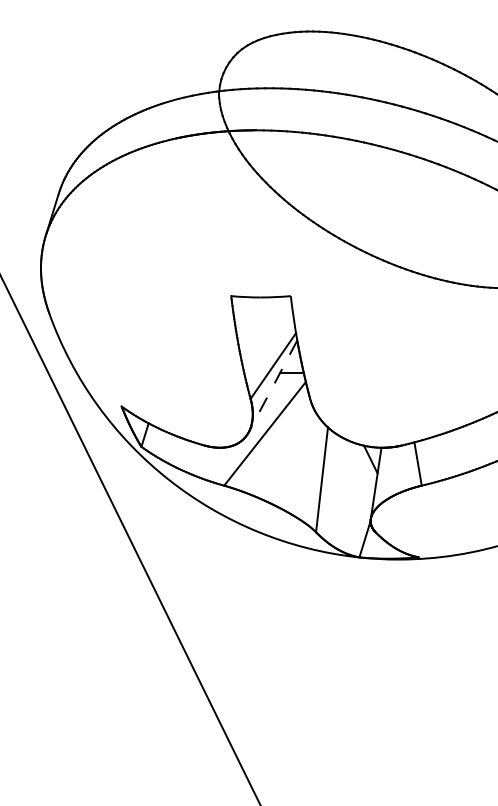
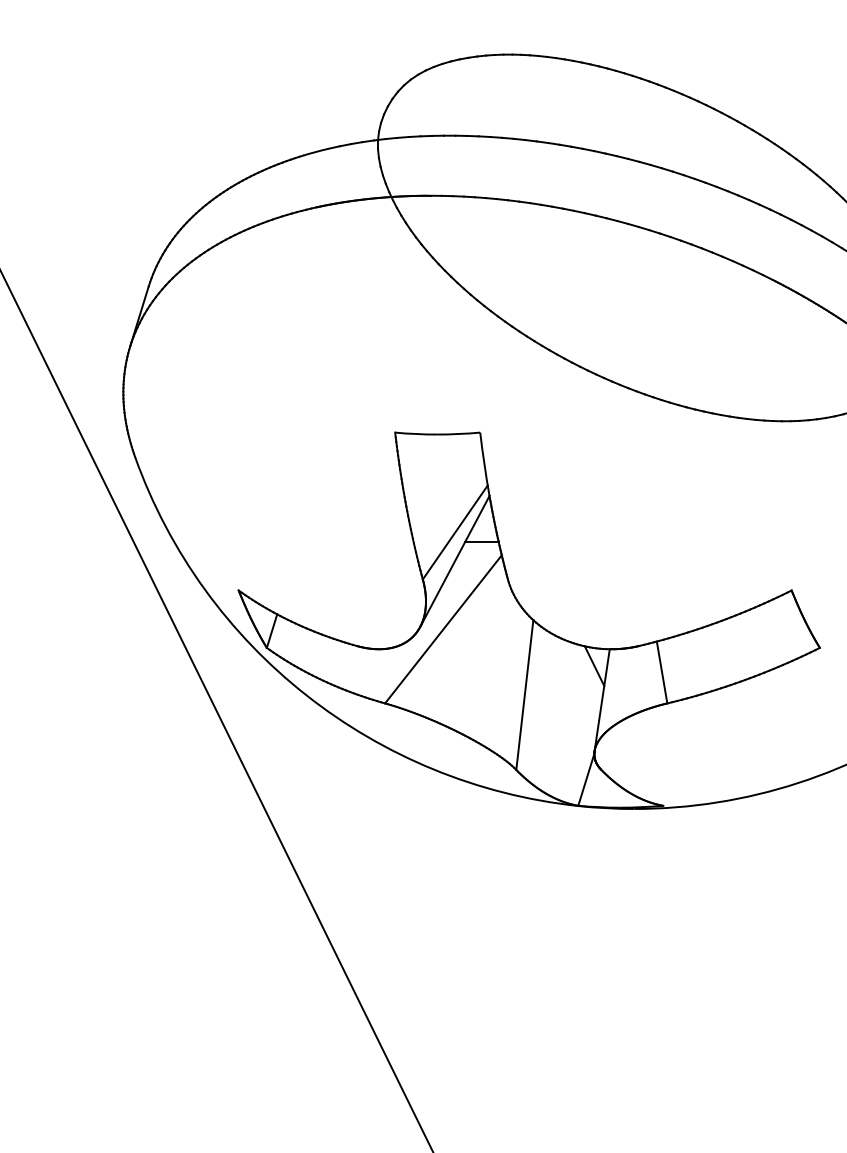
line: (272, 386) -> (454, 561), dashed -> solid

